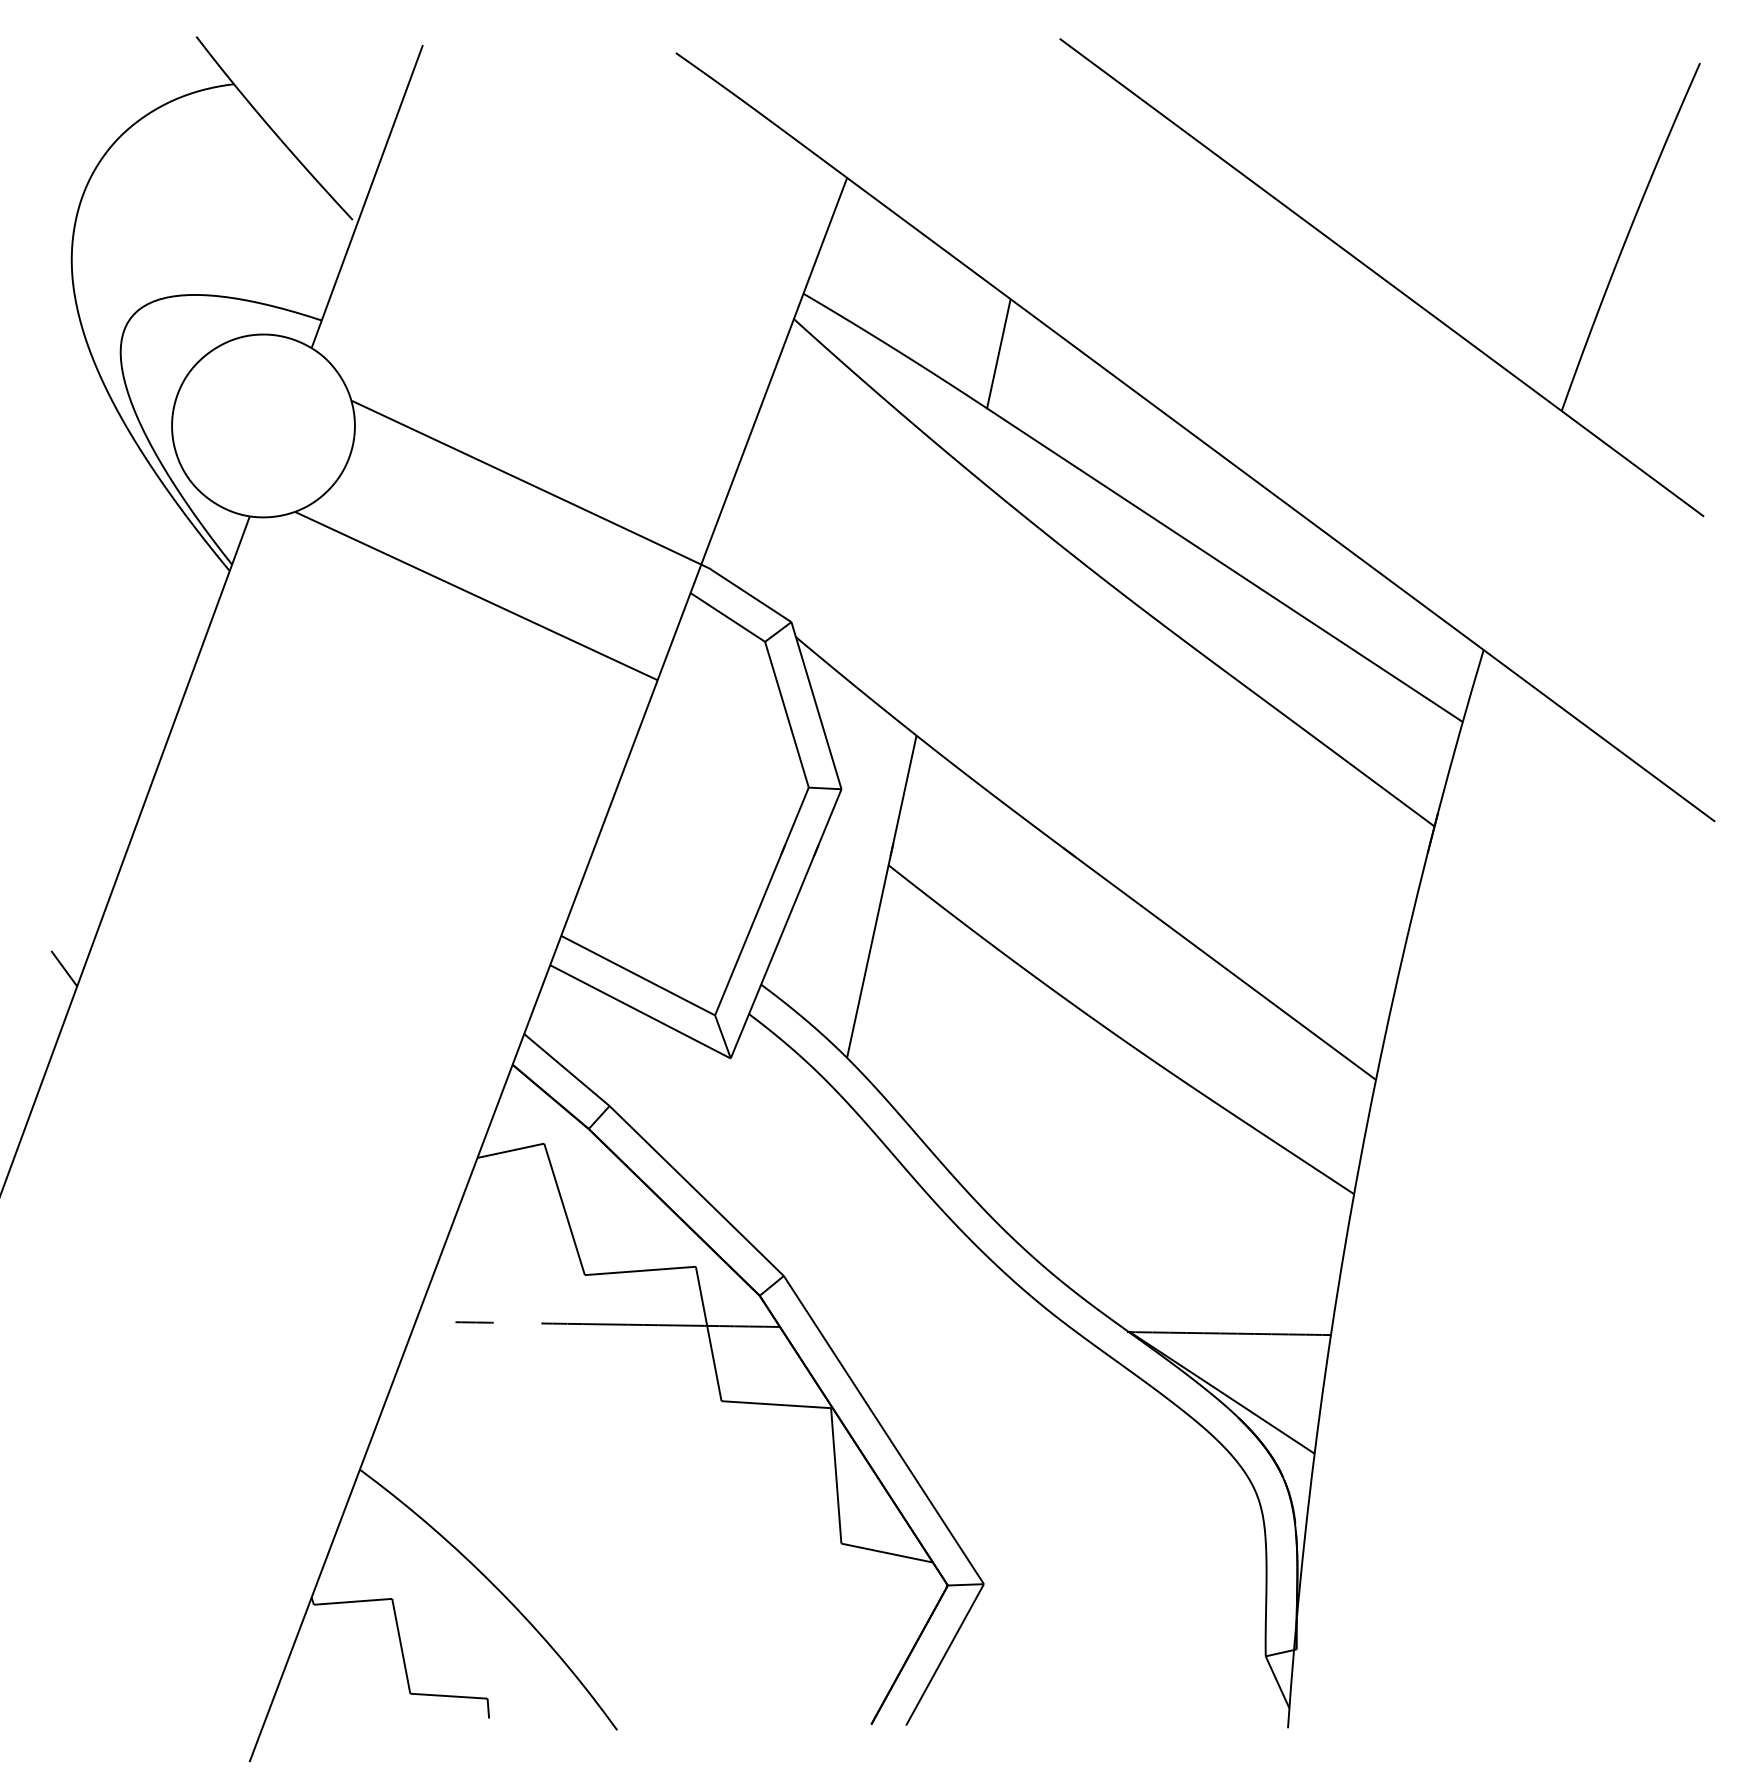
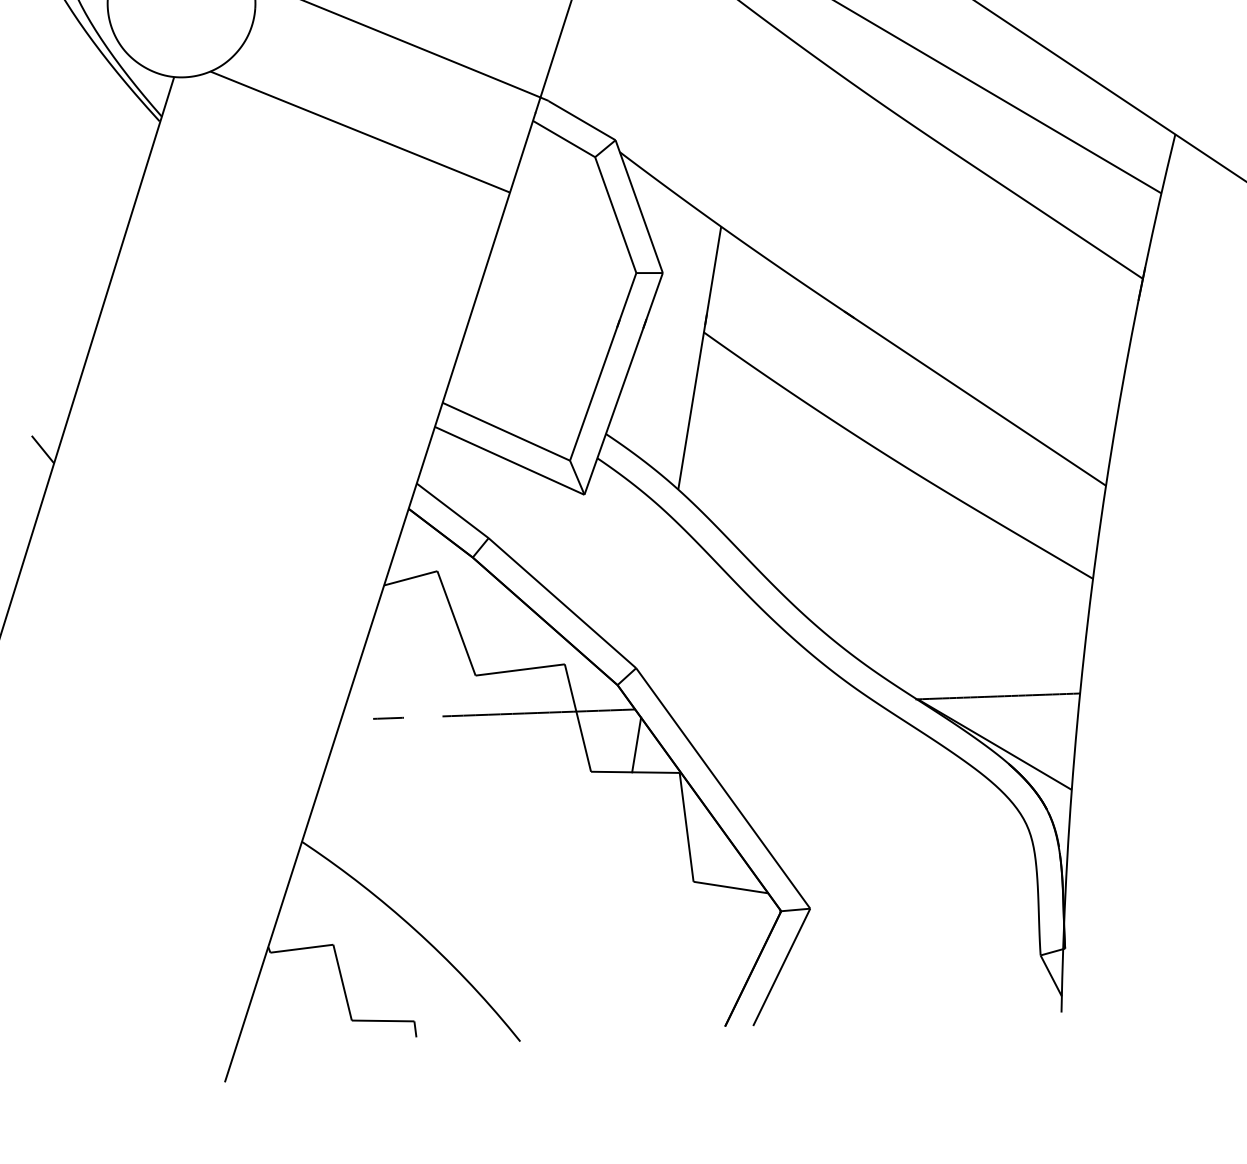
line: (779, 1370) -> (636, 744), added

